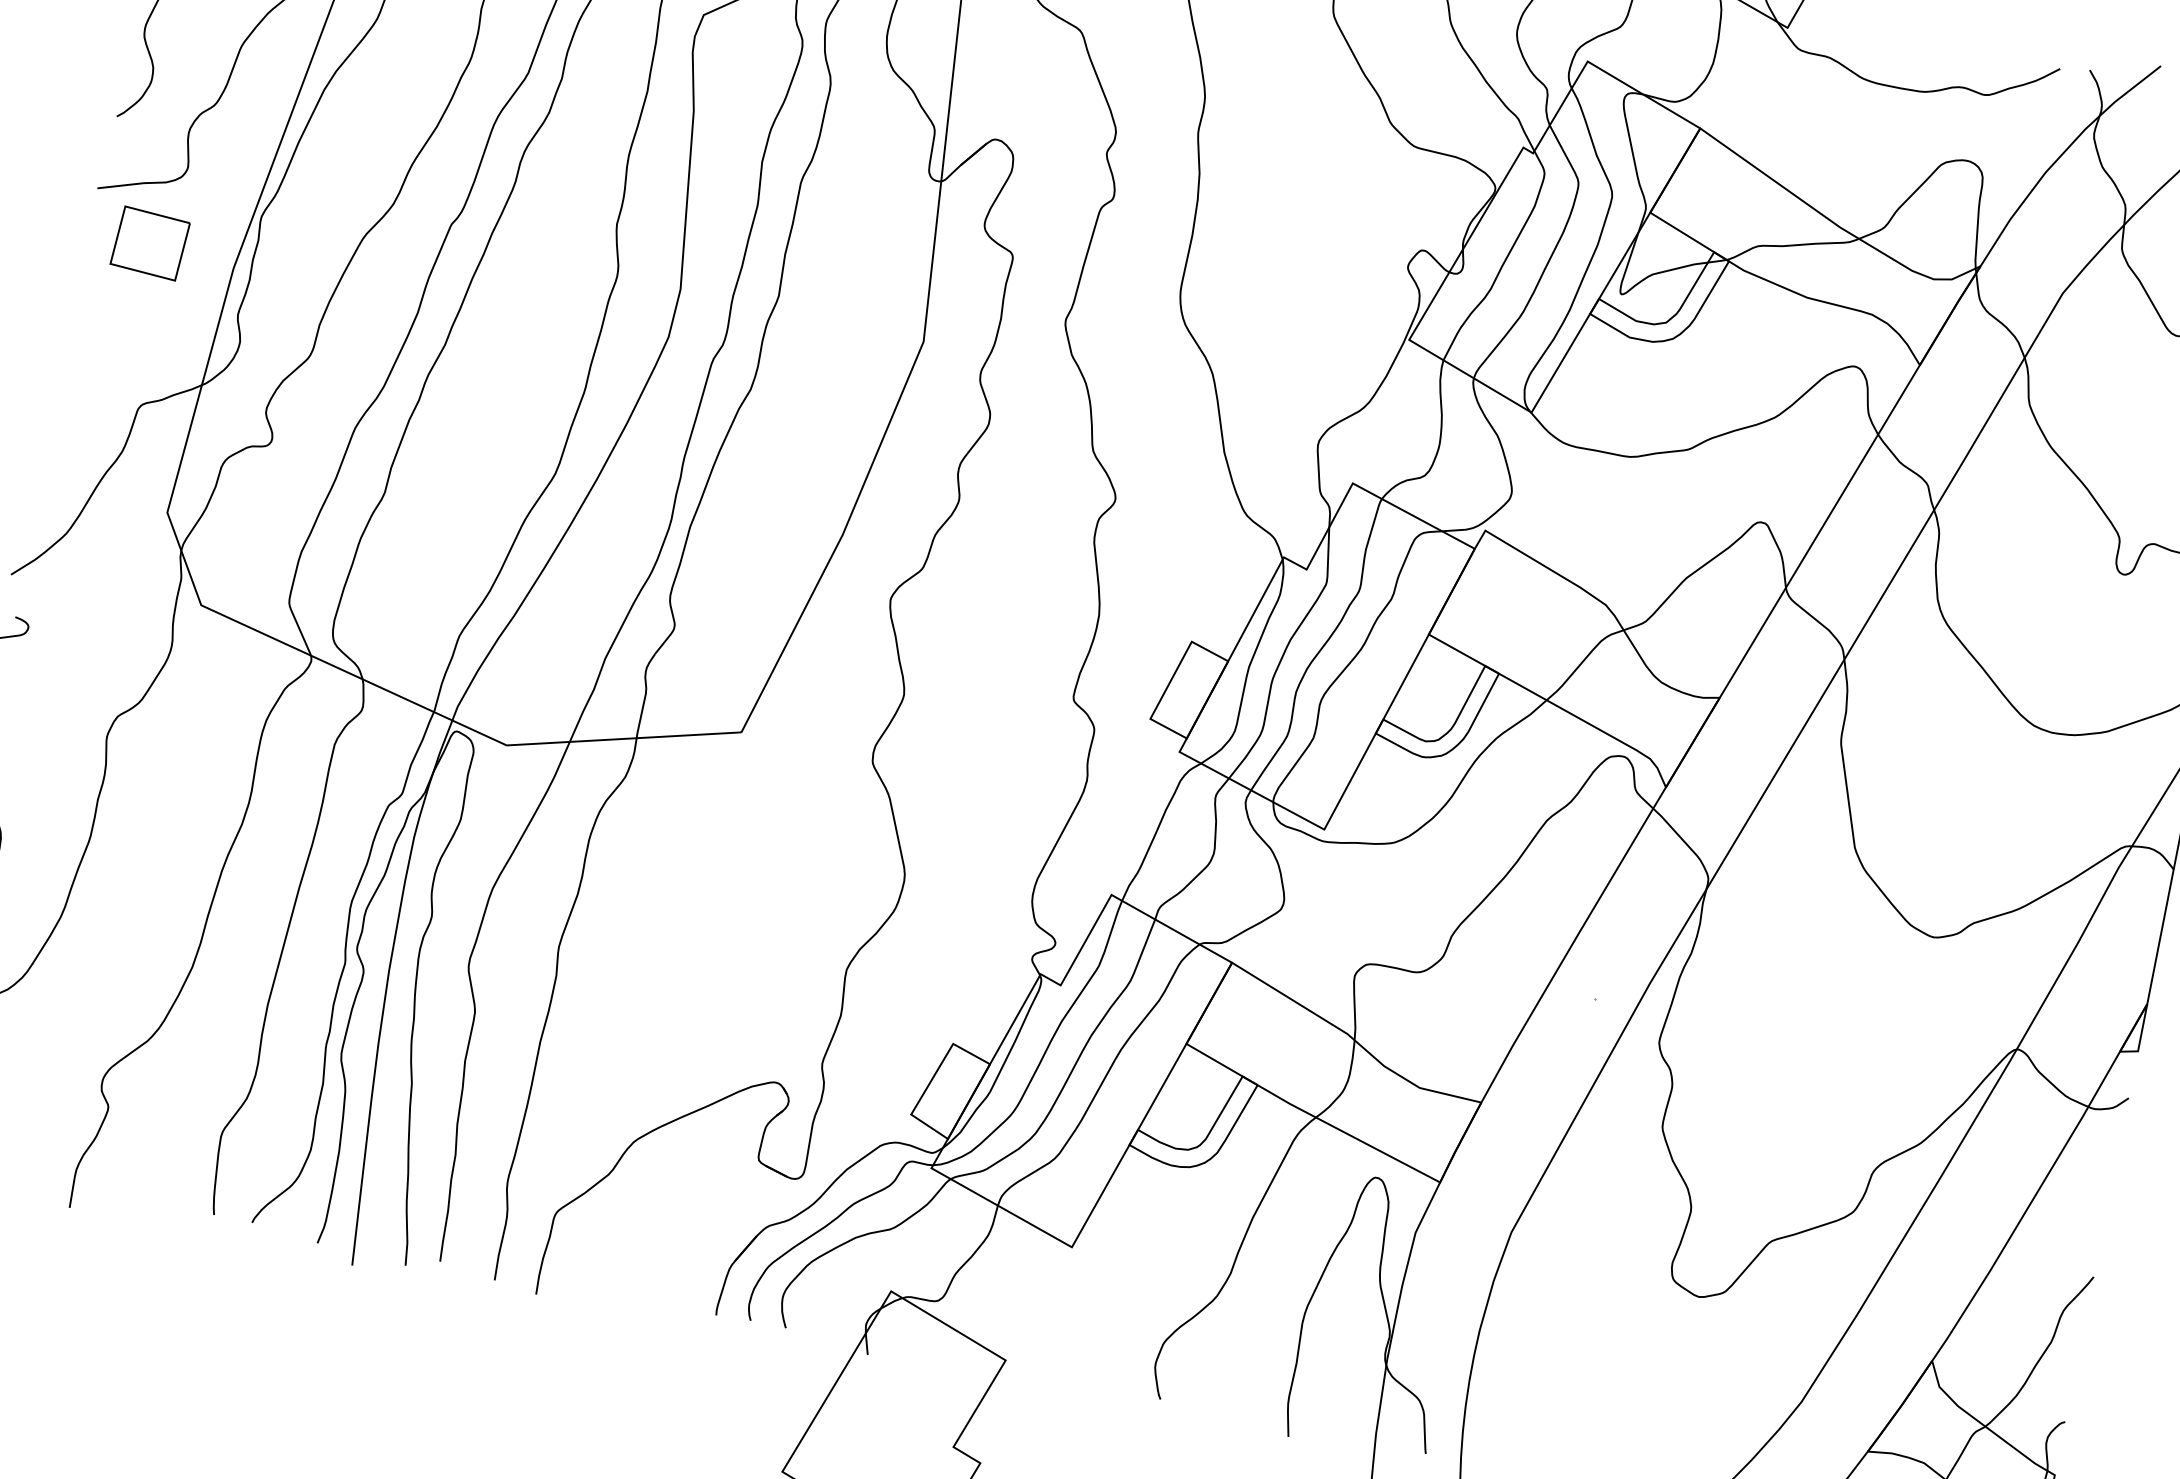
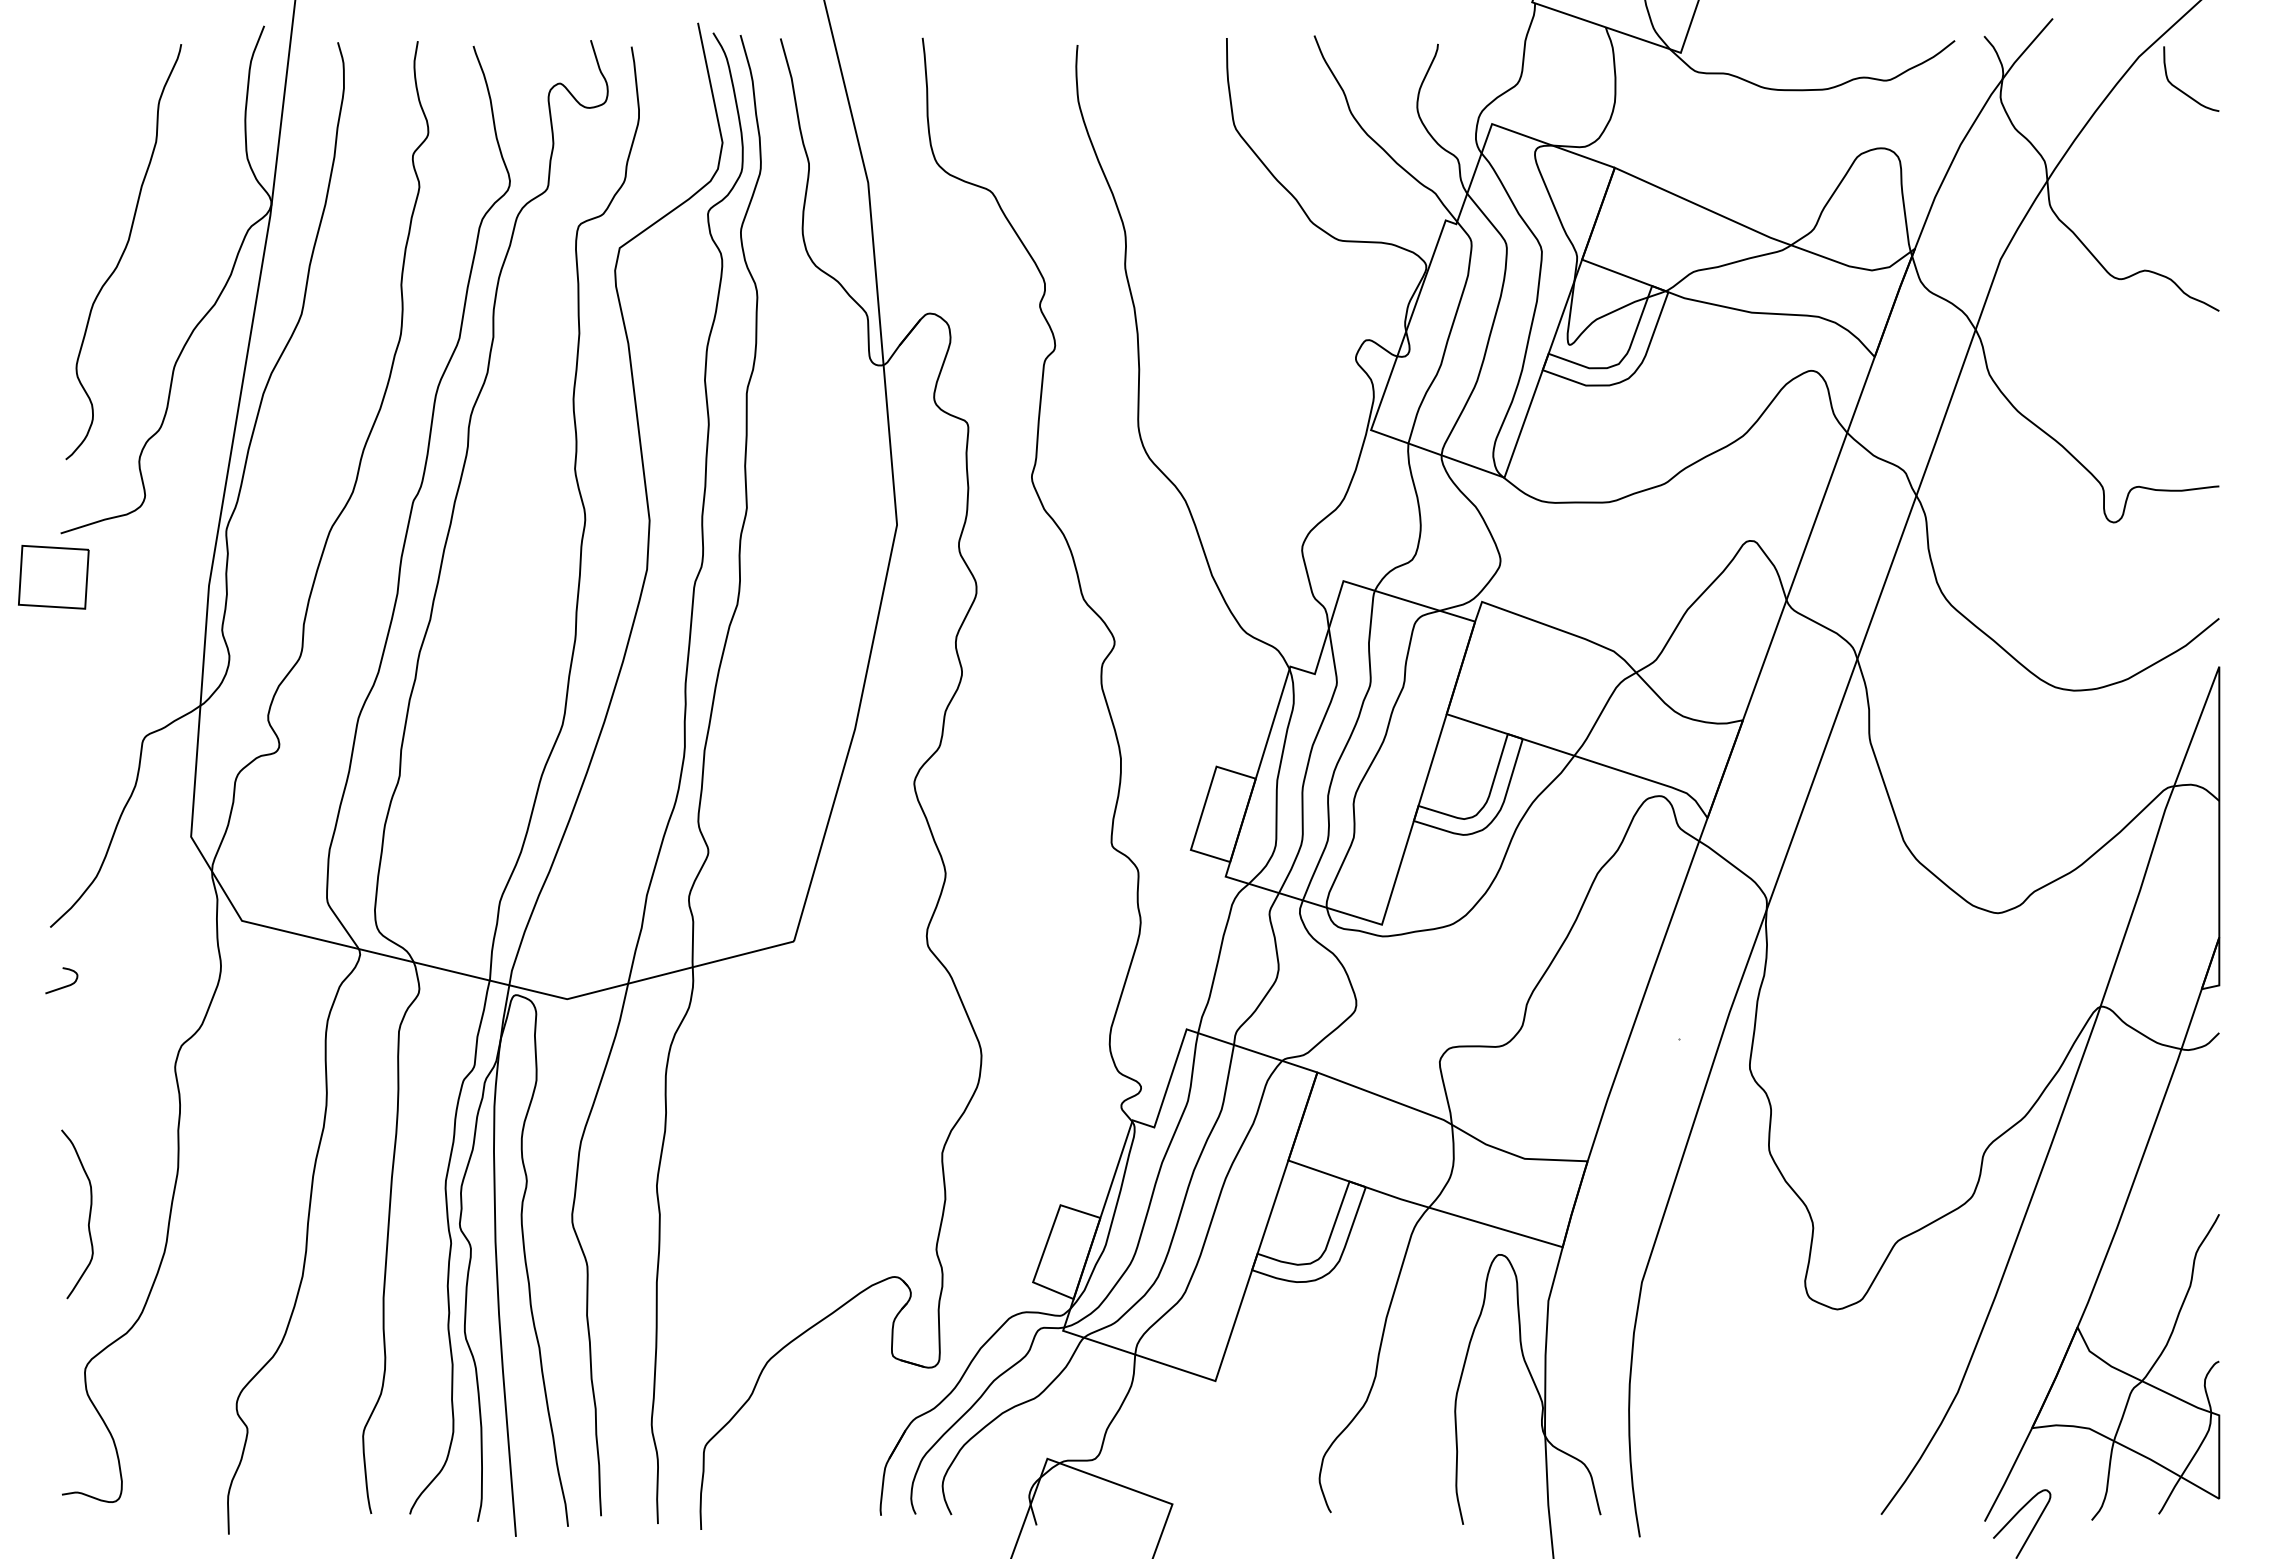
part: (150, 242) -> (53, 576), moved

